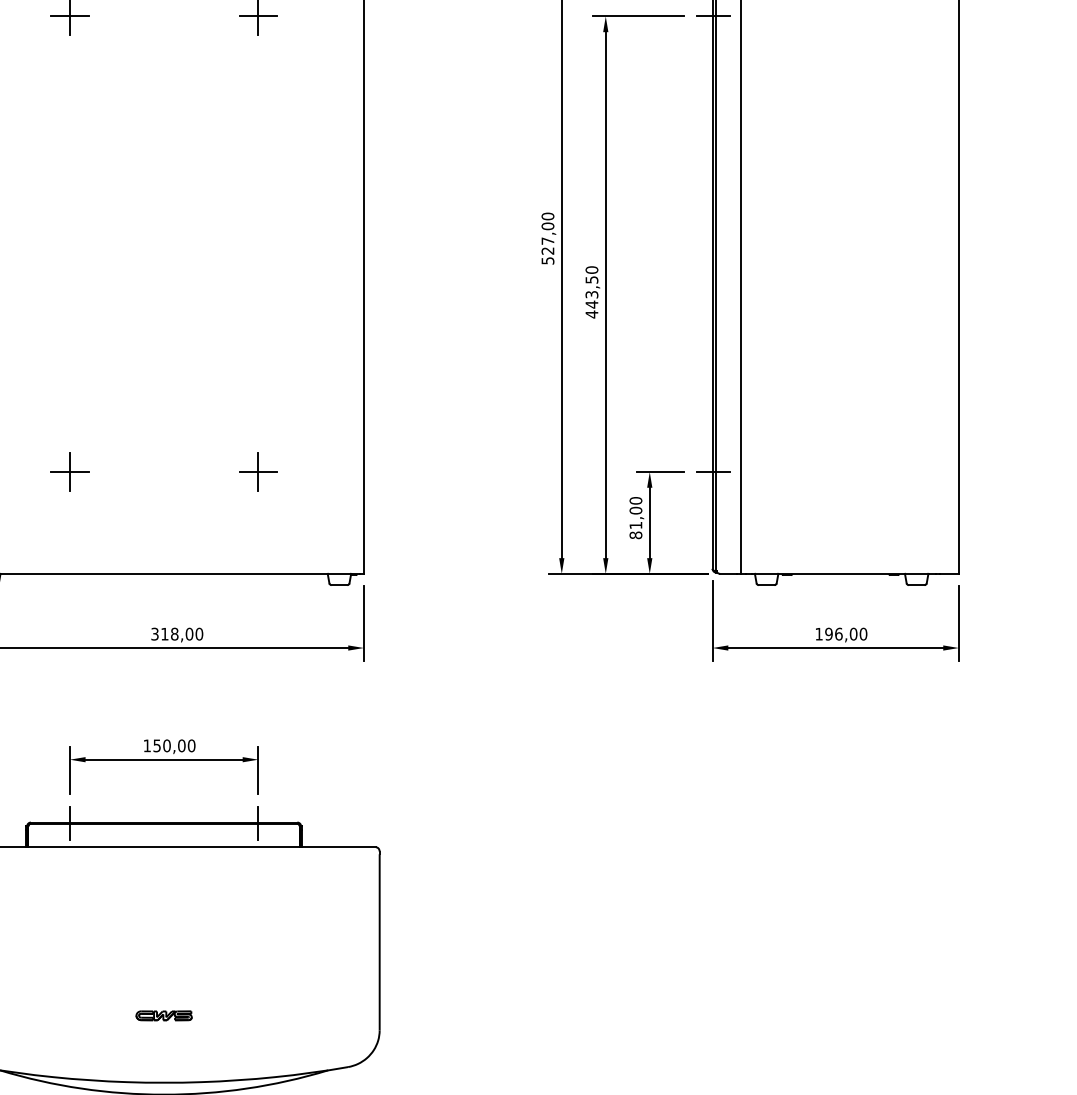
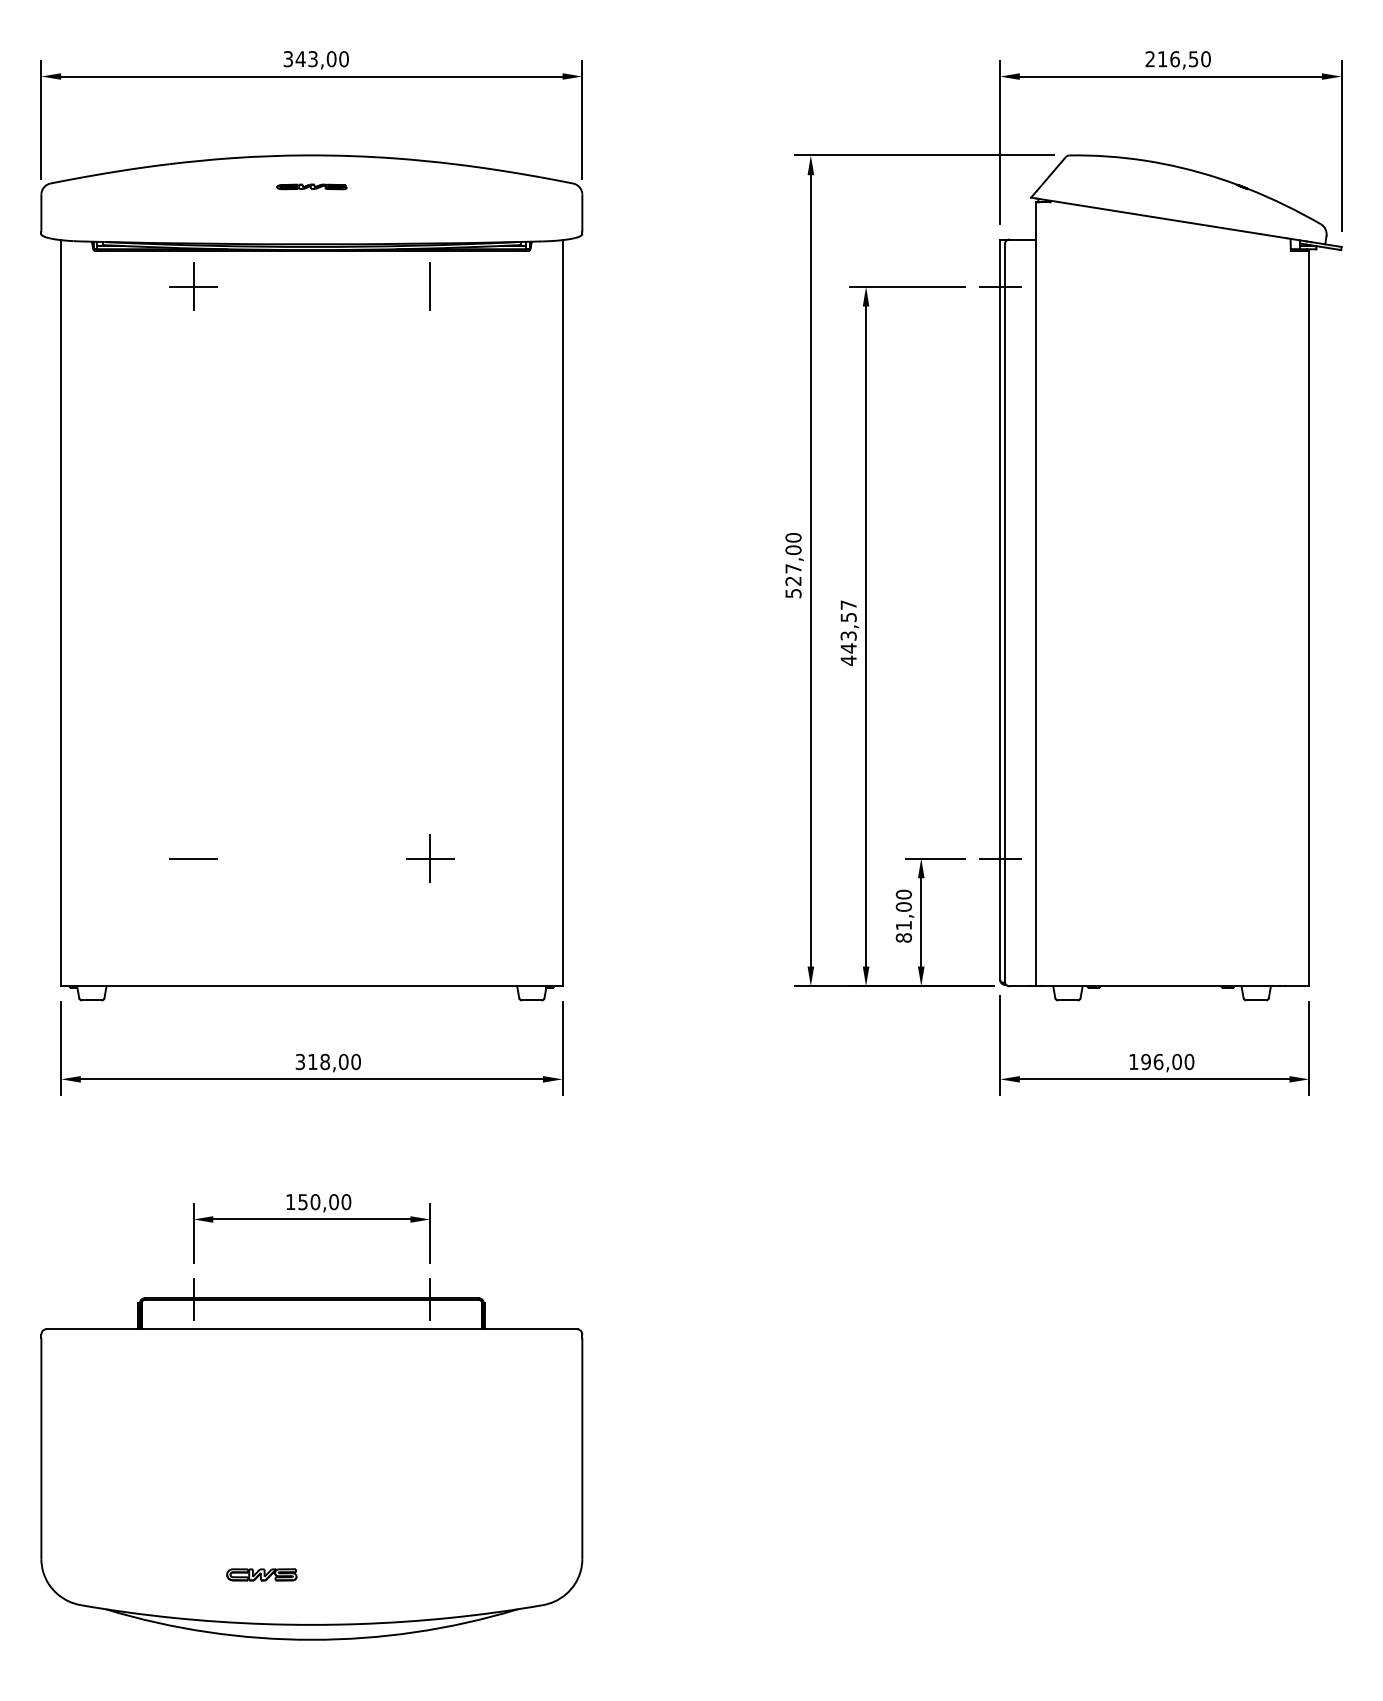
line: (257, 16) -> (429, 286), removed
text: (591, 269) -> (848, 604), 443,50 -> 443,57
line: (69, 472) -> (193, 858), removed
part: (163, 1015) -> (261, 1574), moved

